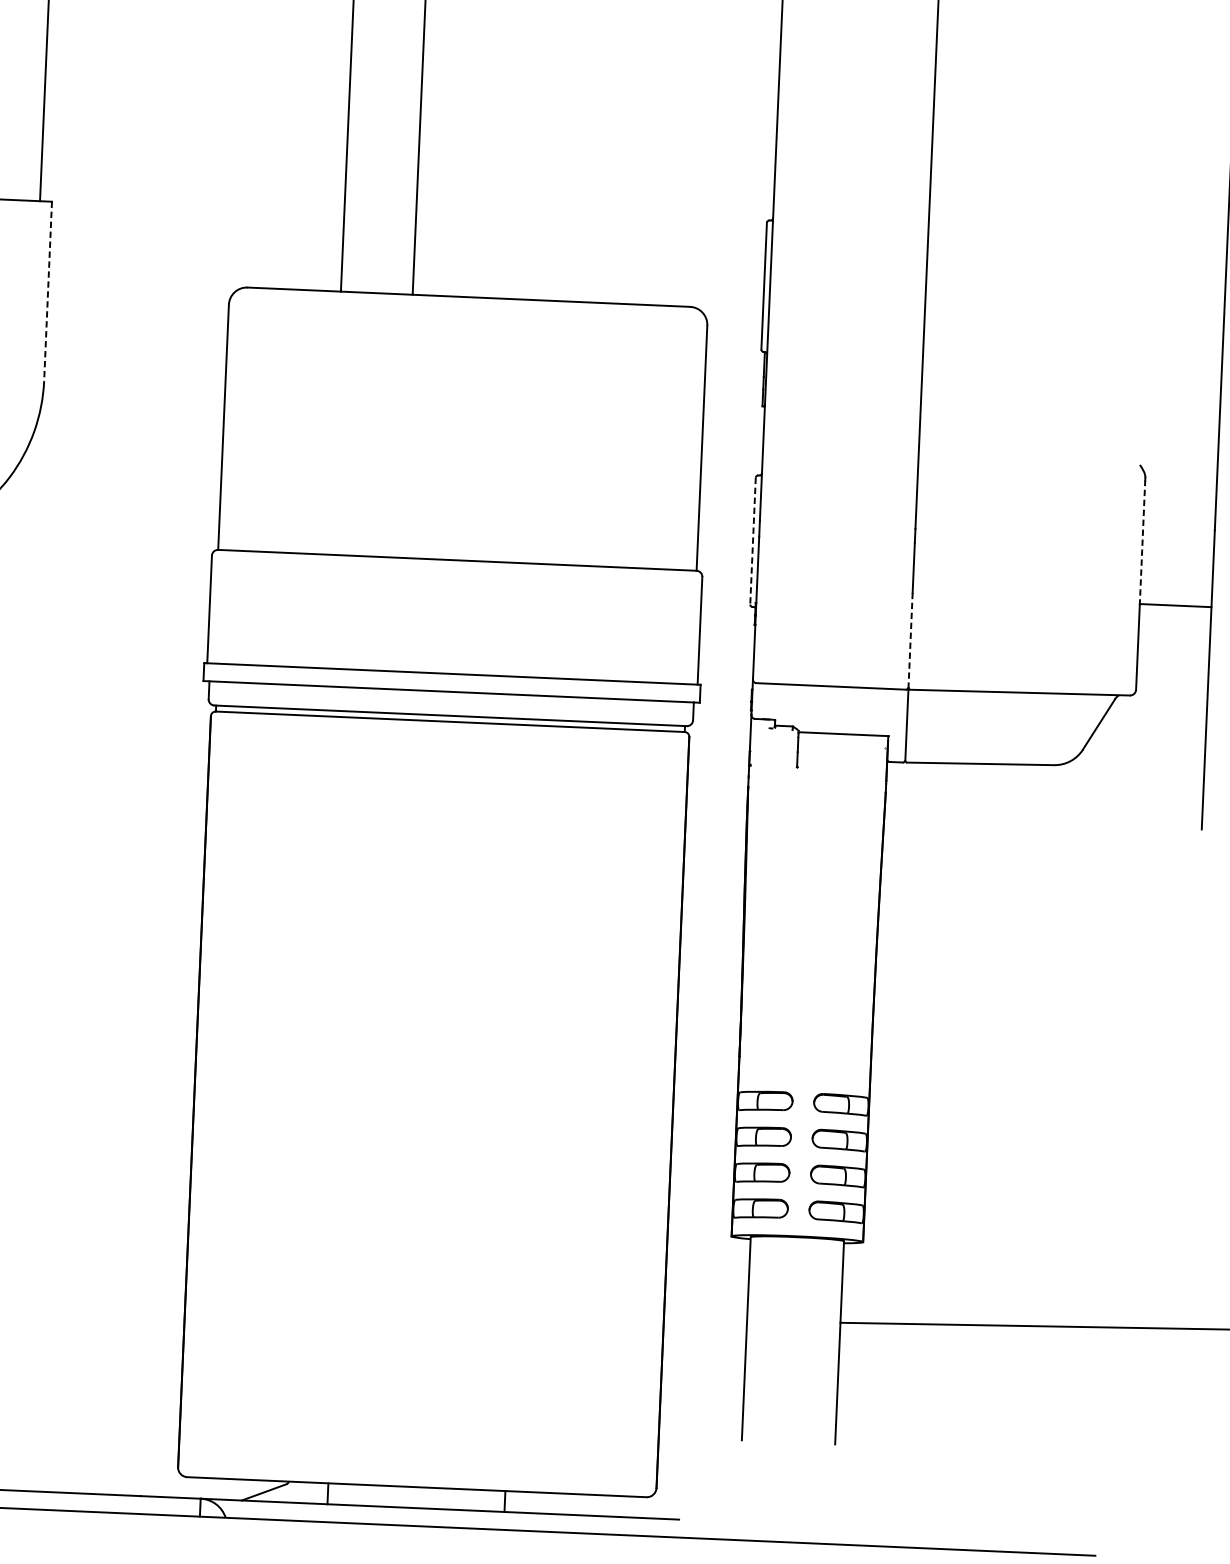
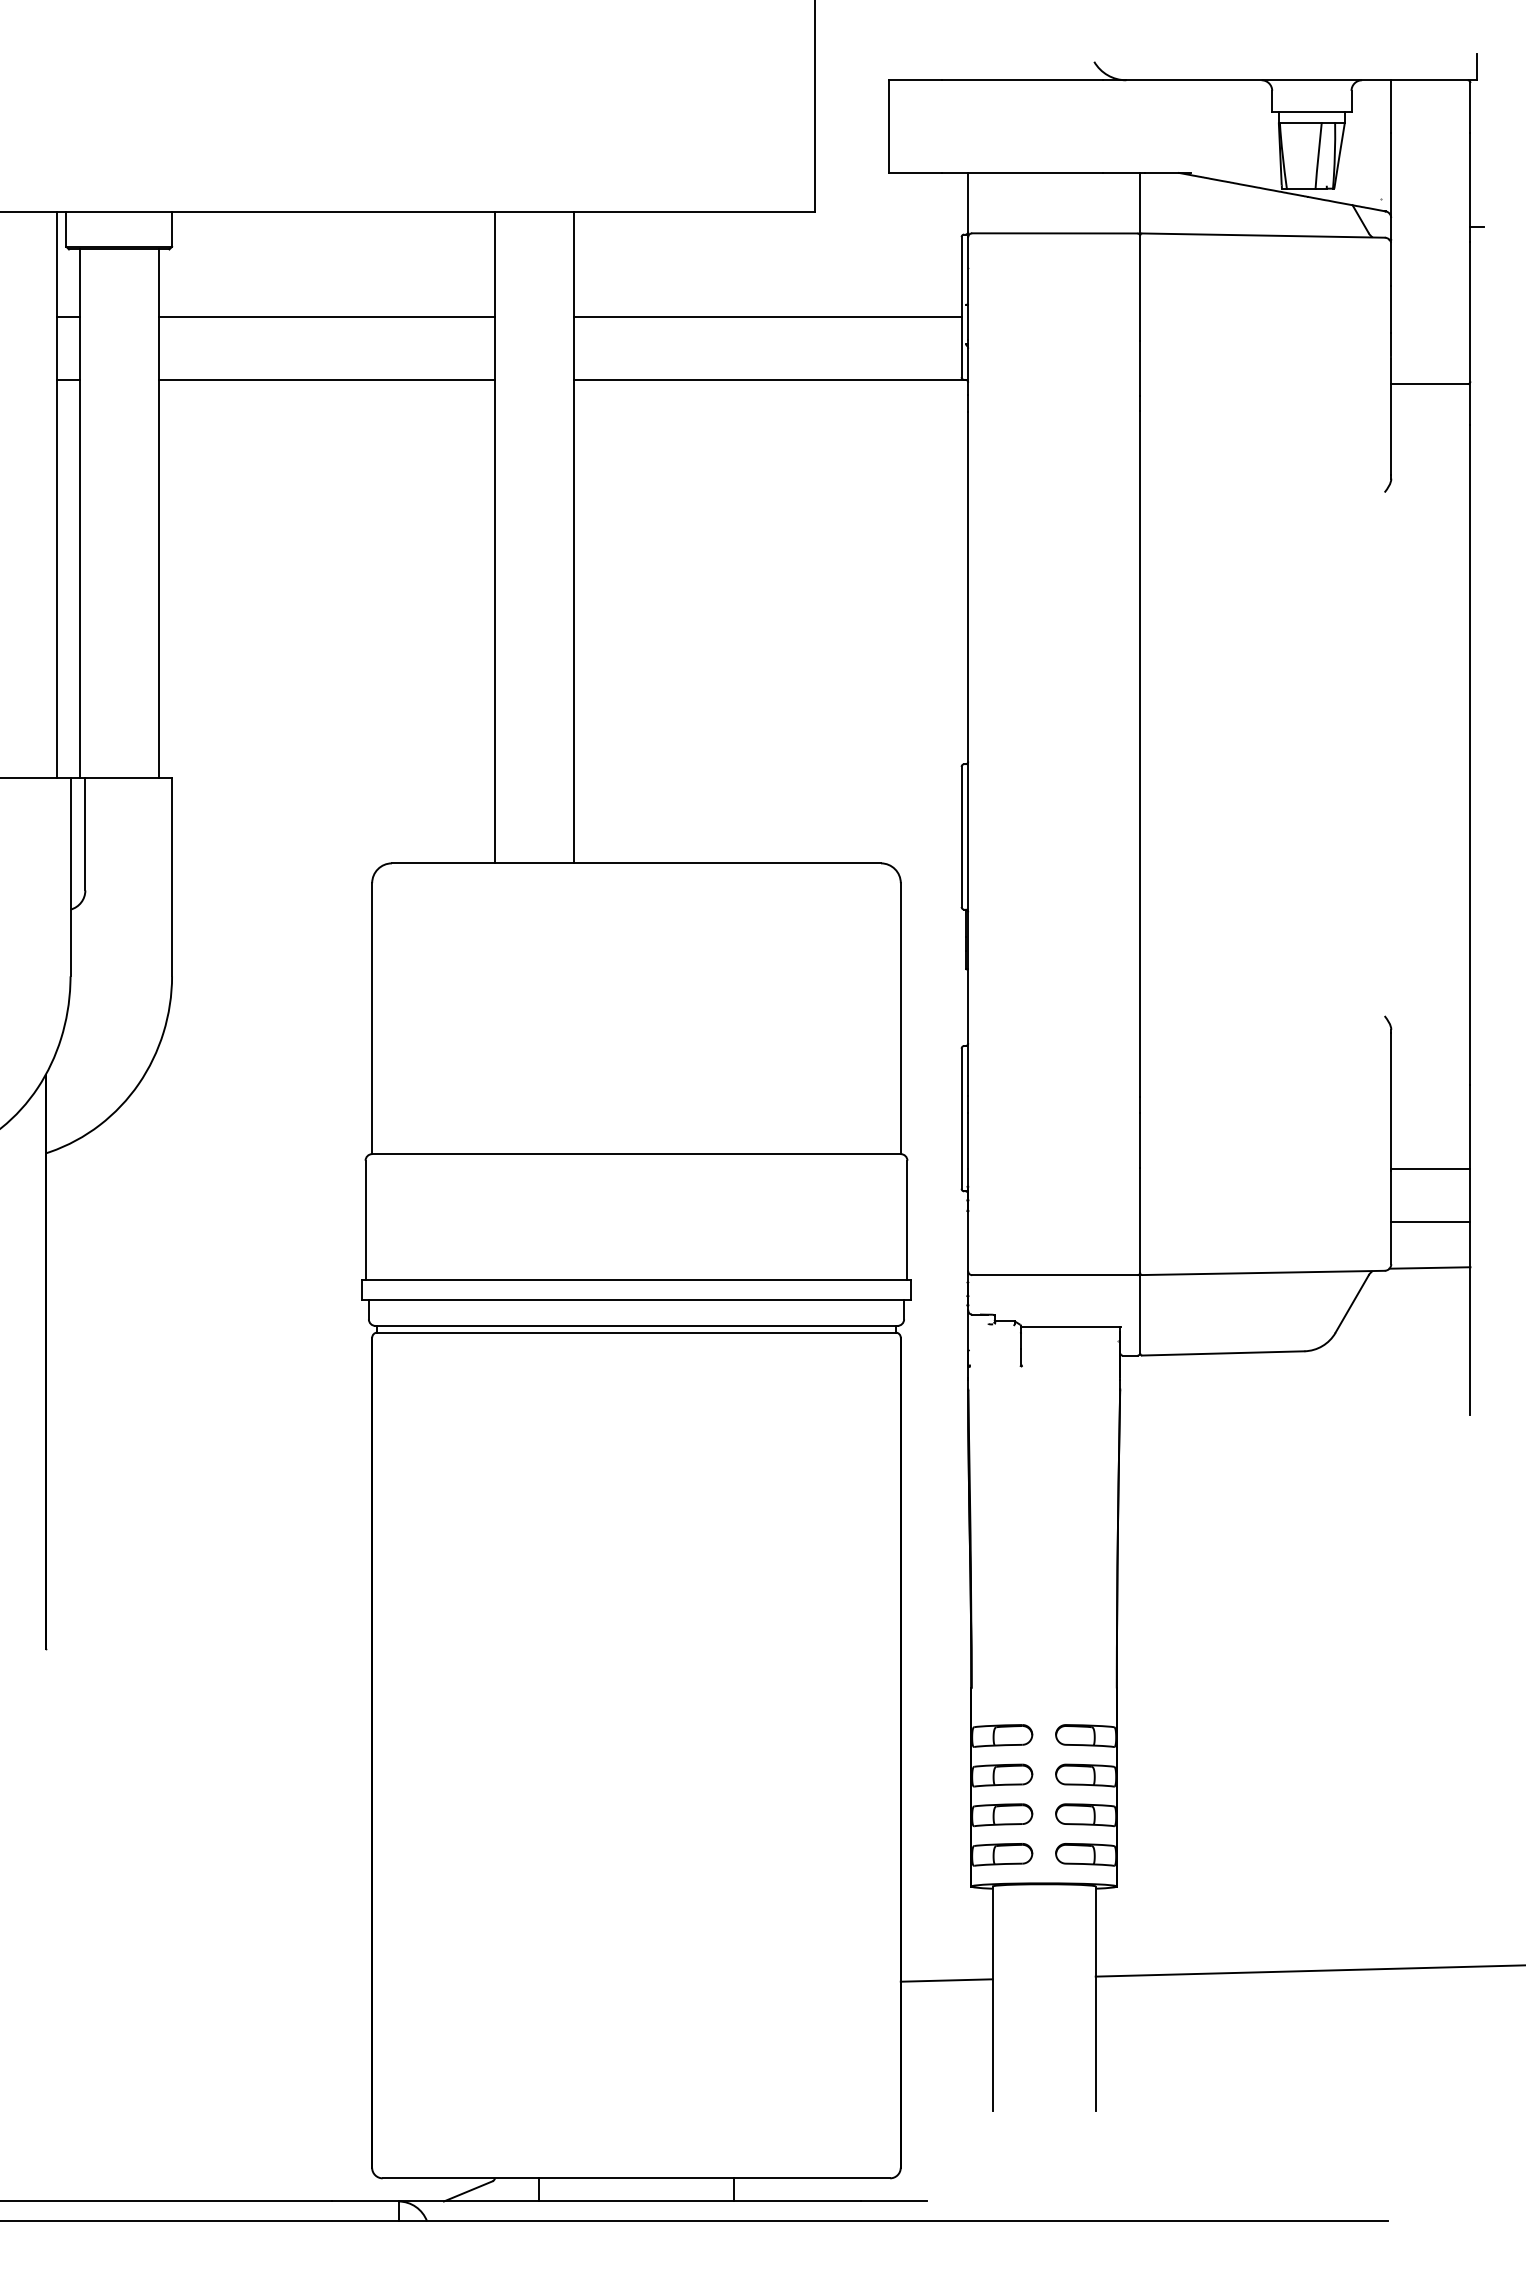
line: (48, 291) -> (172, 877), dashed -> solid
line: (752, 541) -> (961, 1119), dashed -> solid
line: (1142, 542) -> (1391, 1101), dashed -> solid
line: (910, 640) -> (1140, 1220), dashed -> solid
line: (1173, 653) -> (1430, 1222), added
line: (1170, 694) -> (1429, 1267), added
line: (705, 1320) -> (946, 1980), added

